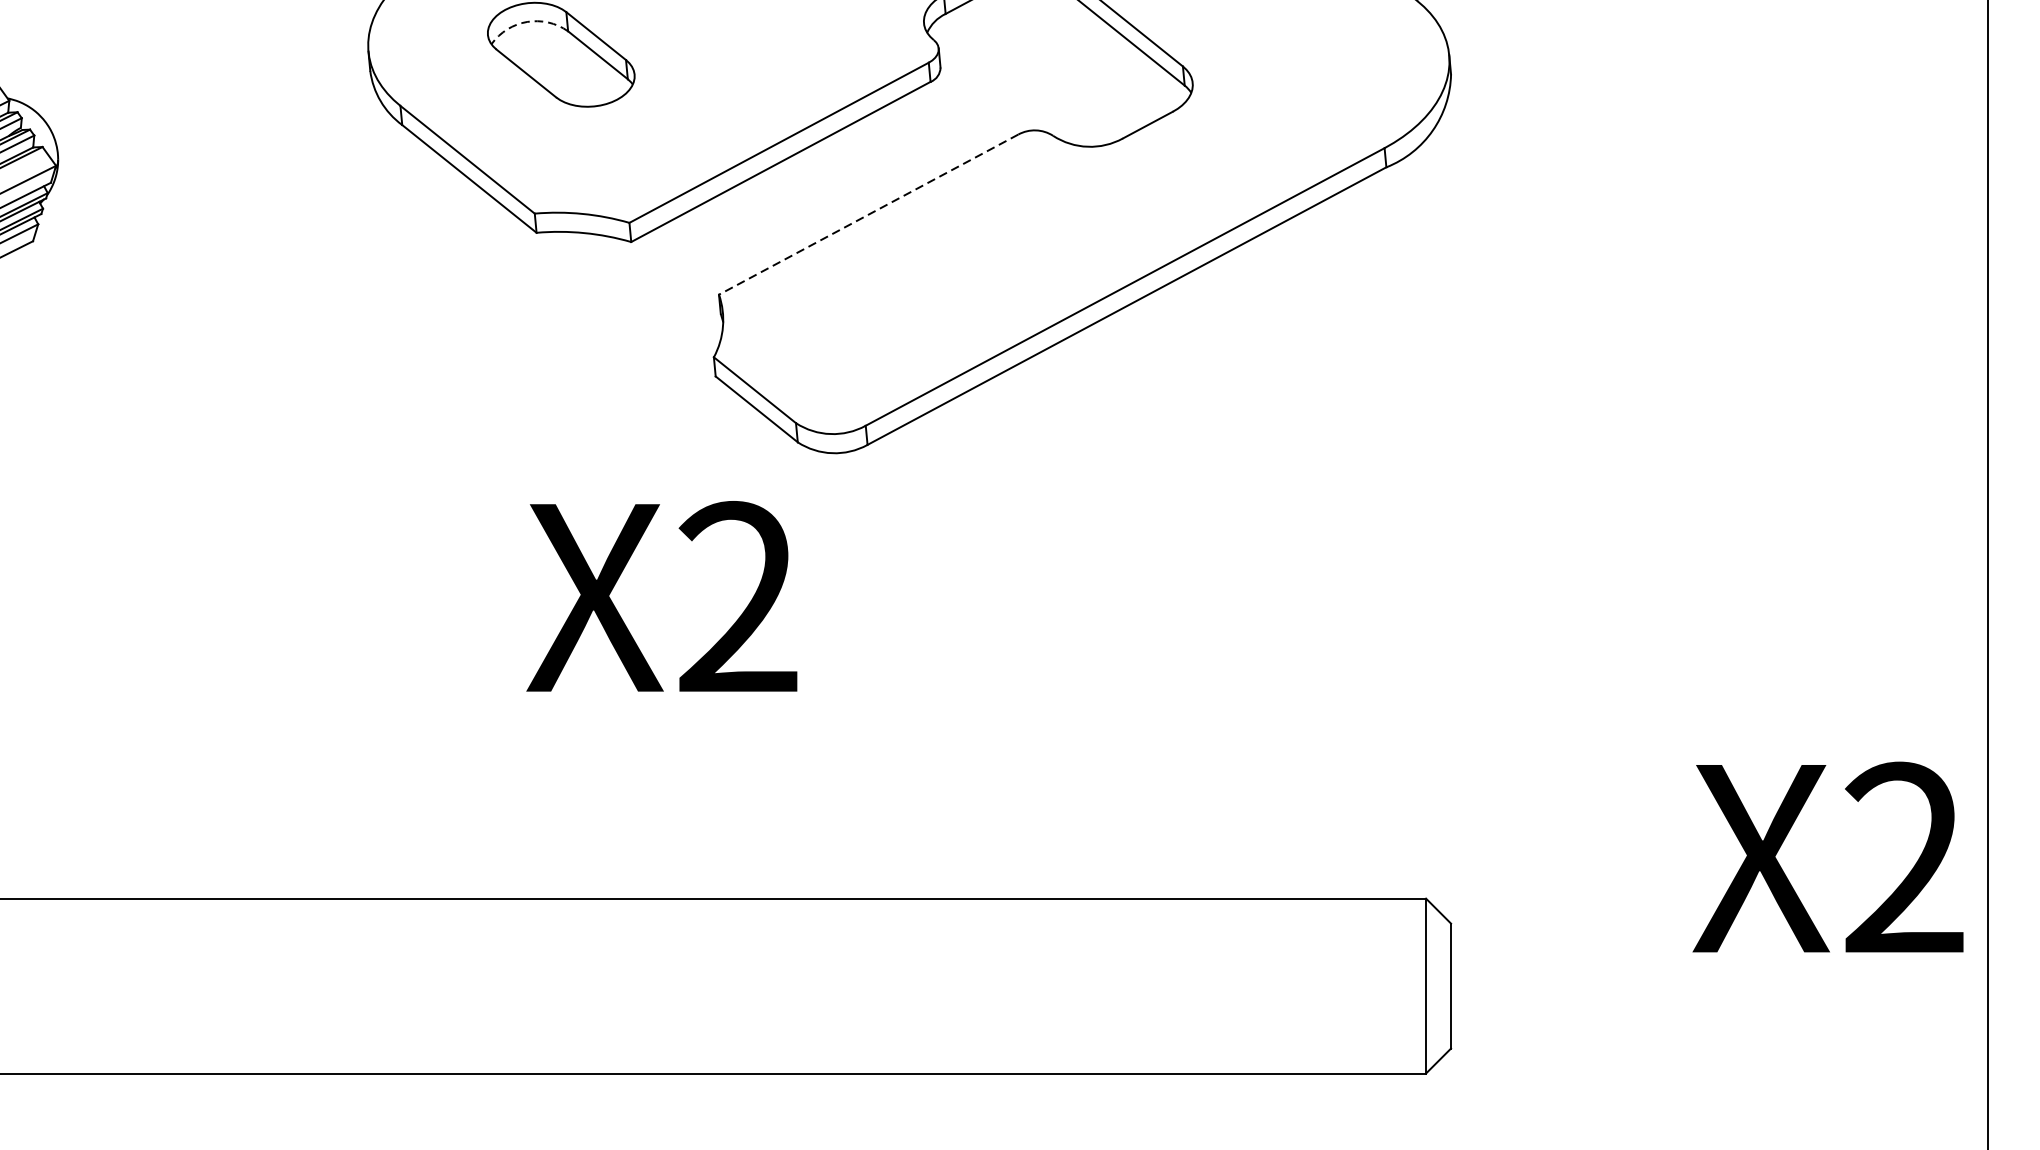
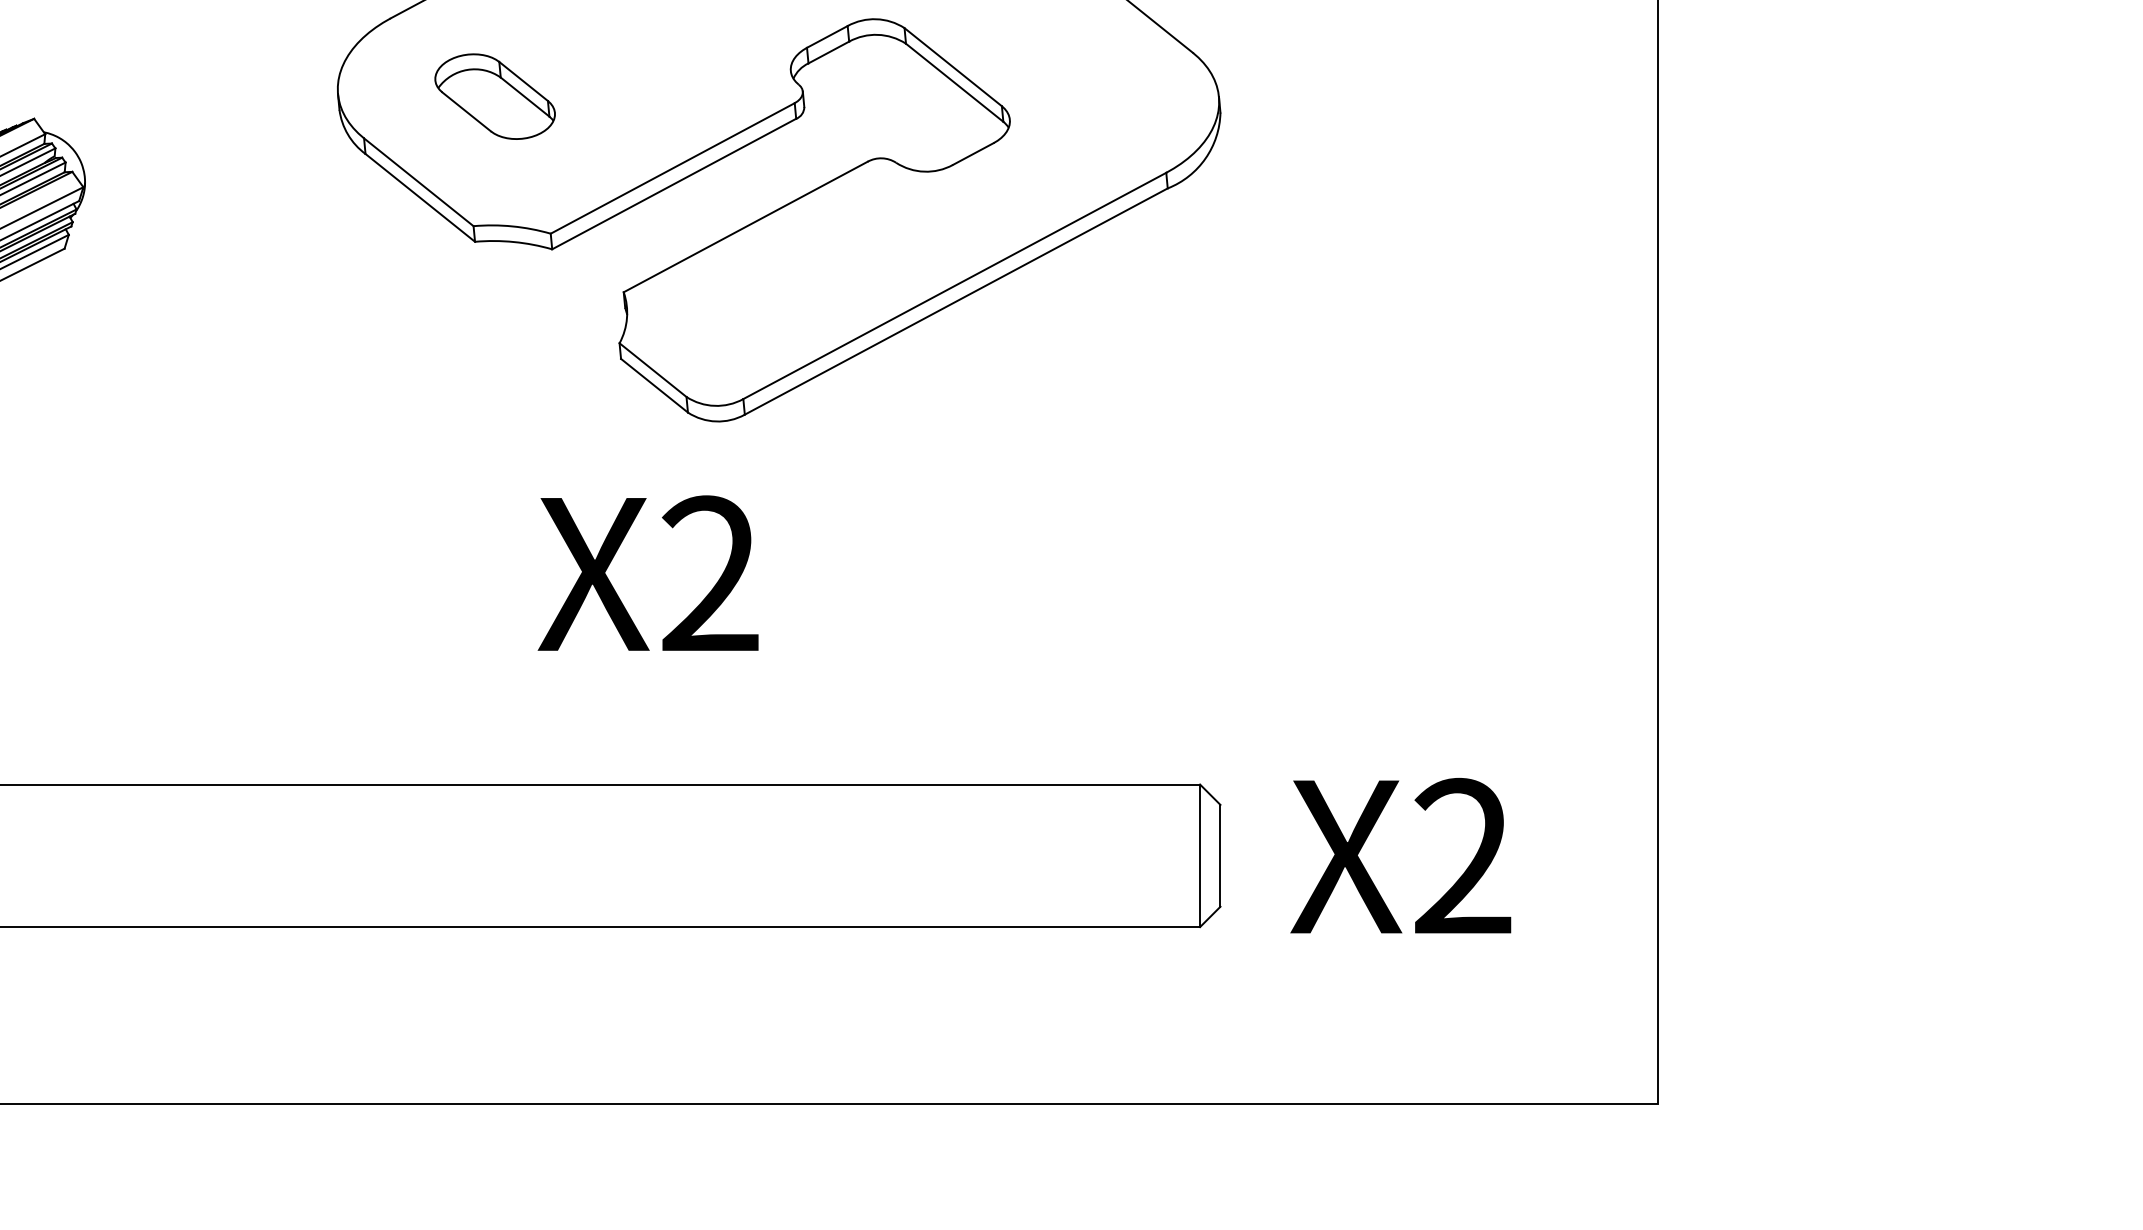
arc: (527, 21) -> (467, 69), dashed -> solid
line: (868, 215) -> (745, 227), dashed -> solid
text: (661, 595) -> (647, 572), moved
text: (1827, 856) -> (1400, 855), moved

